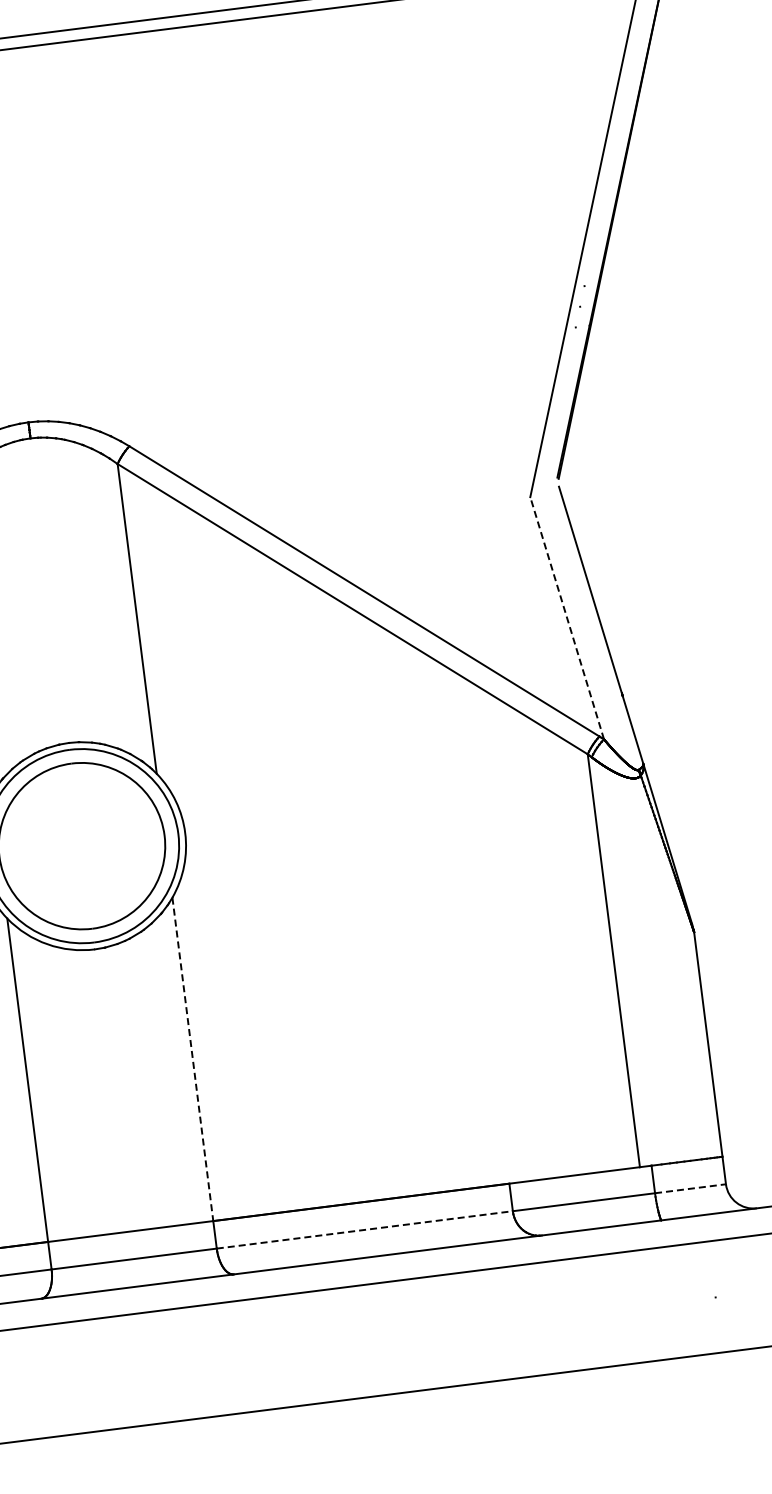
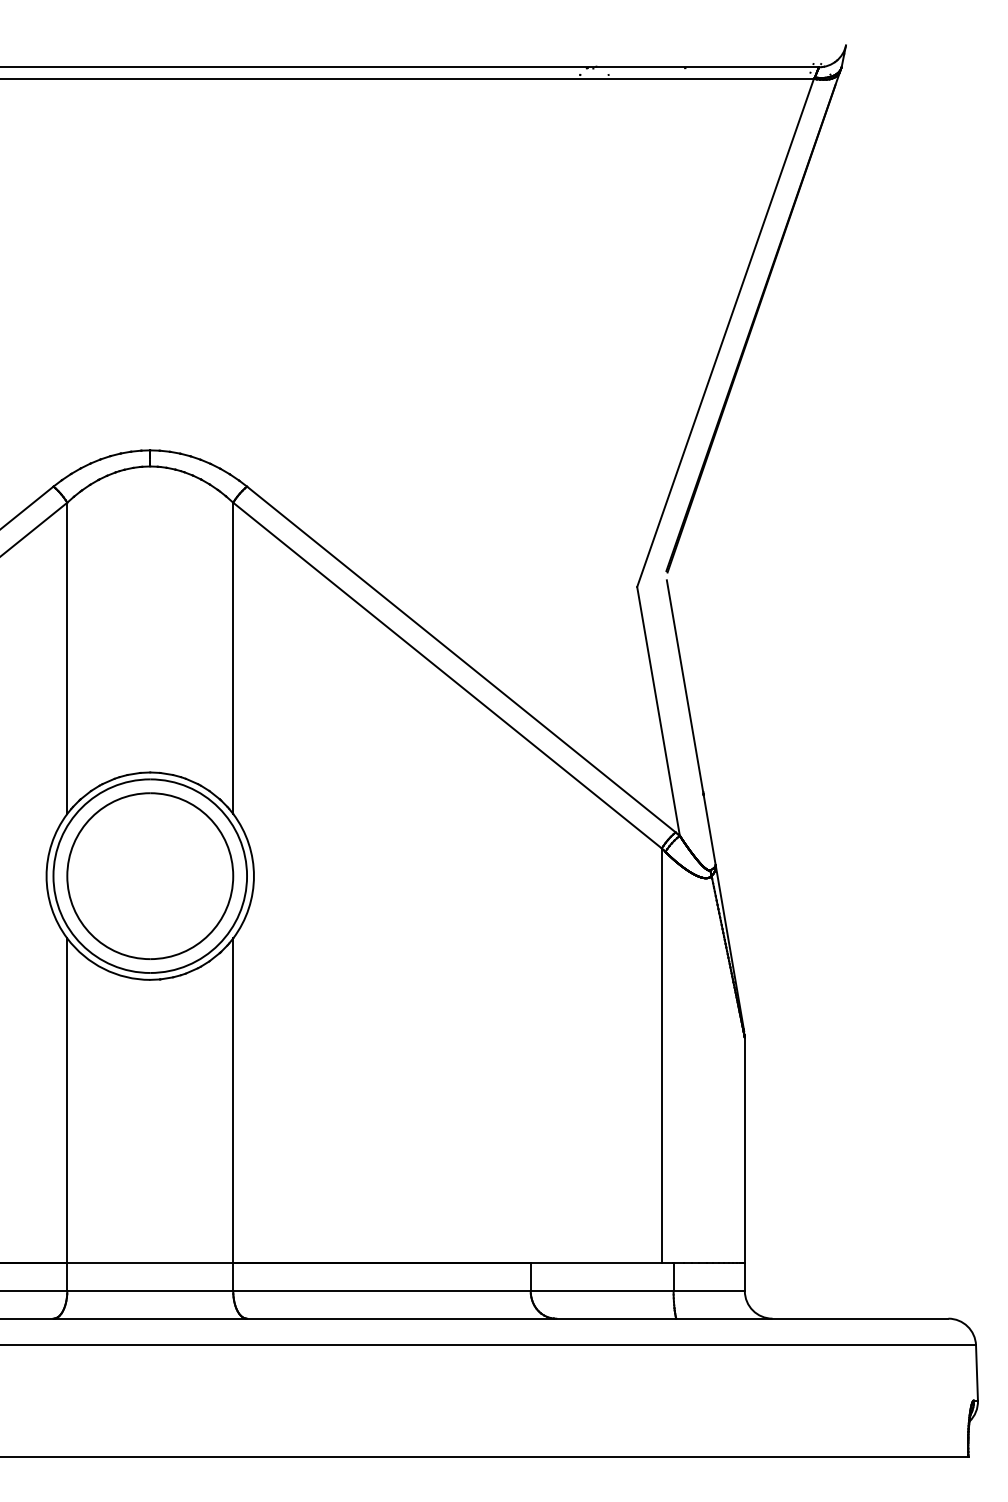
line: (567, 617) -> (658, 710), dashed -> solid
line: (193, 1059) -> (233, 1101), dashed -> solid
line: (690, 1189) -> (709, 1291), dashed -> solid
line: (364, 1230) -> (381, 1291), dashed -> solid

